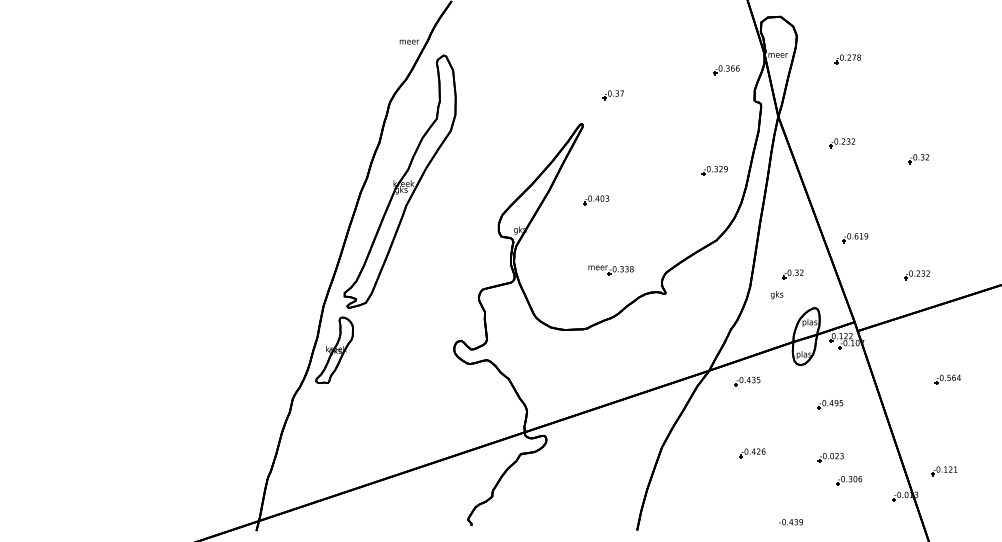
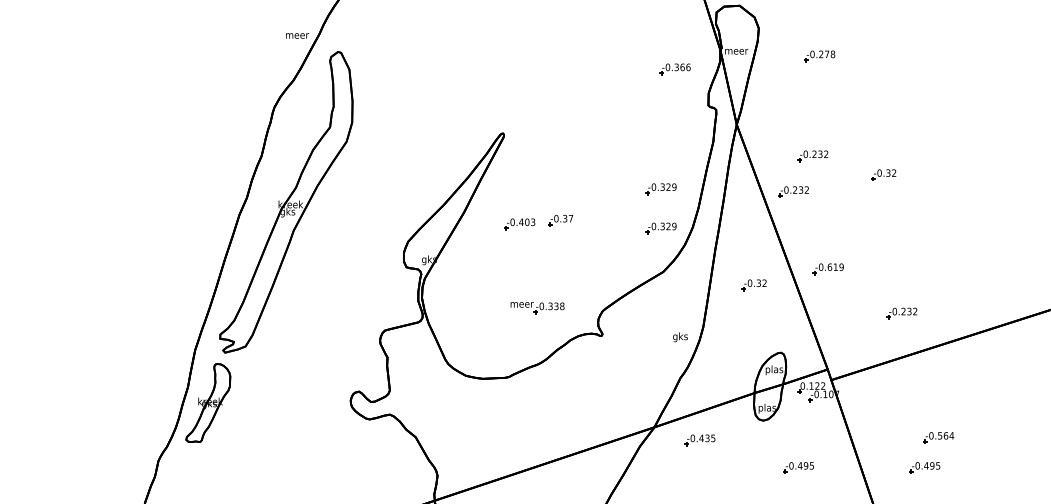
part: (612, 95) -> (559, 220), moved
part: (918, 159) -> (883, 175), moved
part: (825, 173) -> (792, 192), added
part: (714, 203) -> (660, 228), added
part: (792, 274) -> (753, 285), moved
text: (776, 295) -> (679, 337), moved
part: (936, 404) -> (925, 467), added

